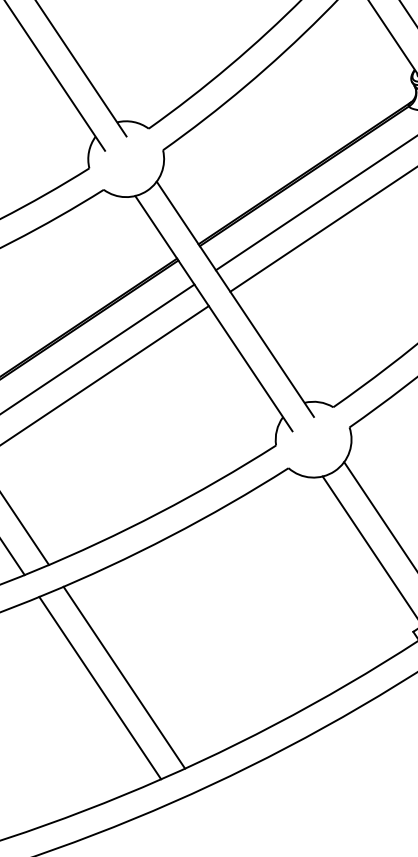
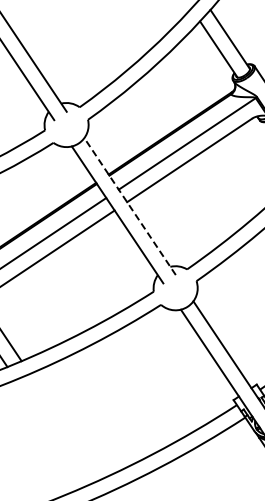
line: (234, 299) -> (129, 206), solid -> dashed
line: (124, 677) -> (65, 426), removed
line: (100, 687) -> (51, 432), removed

